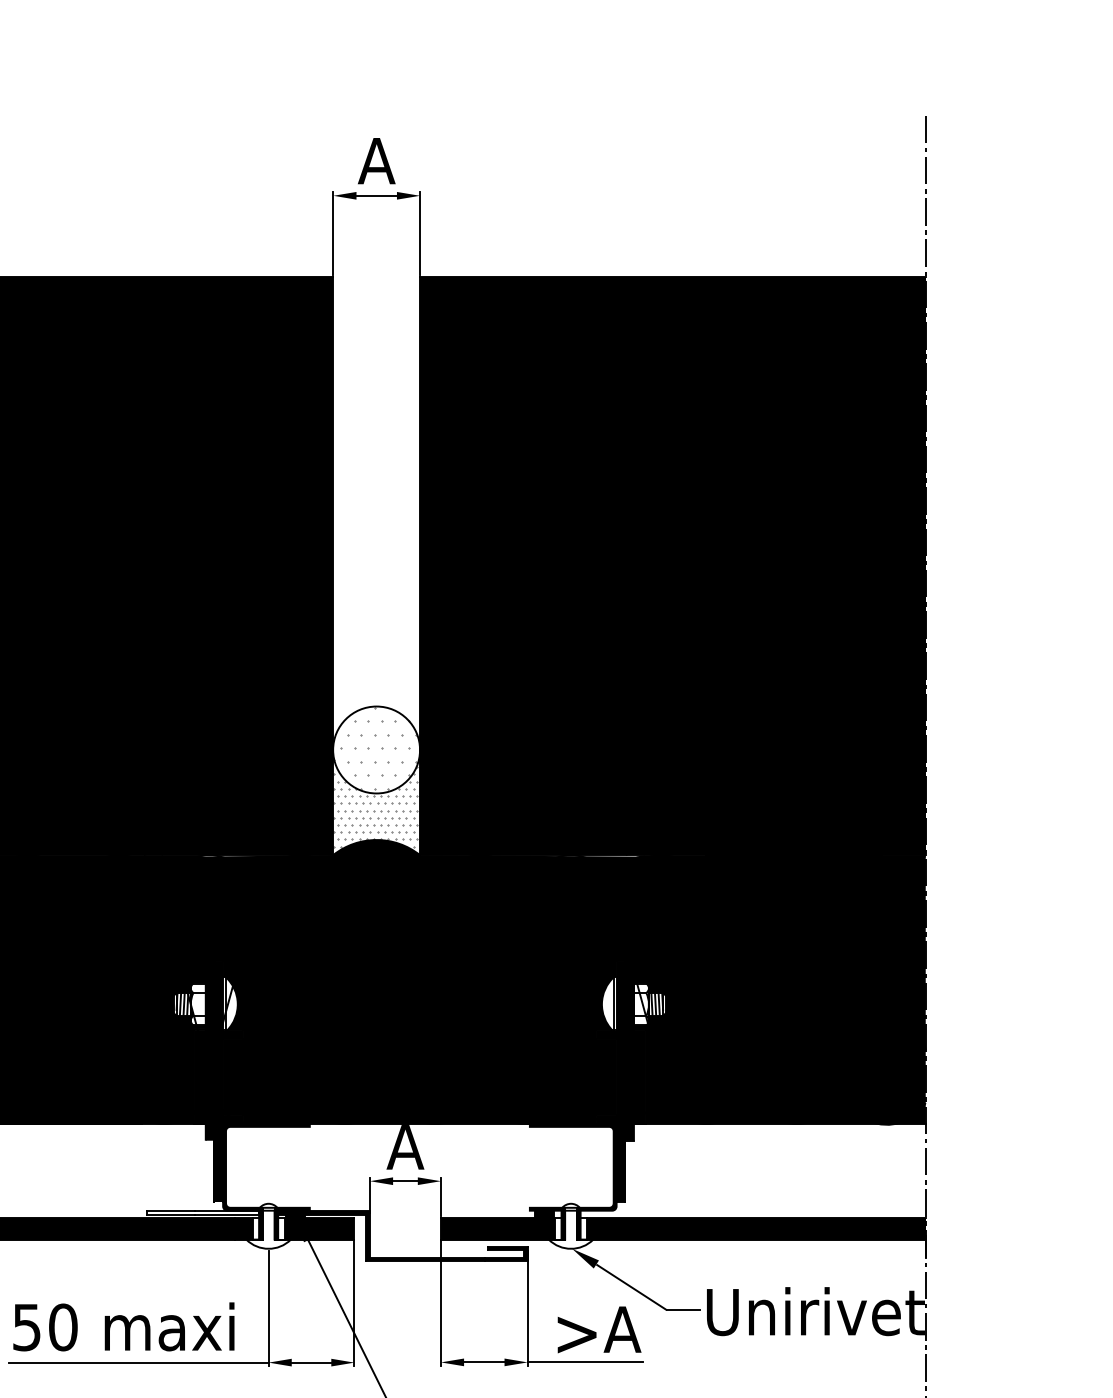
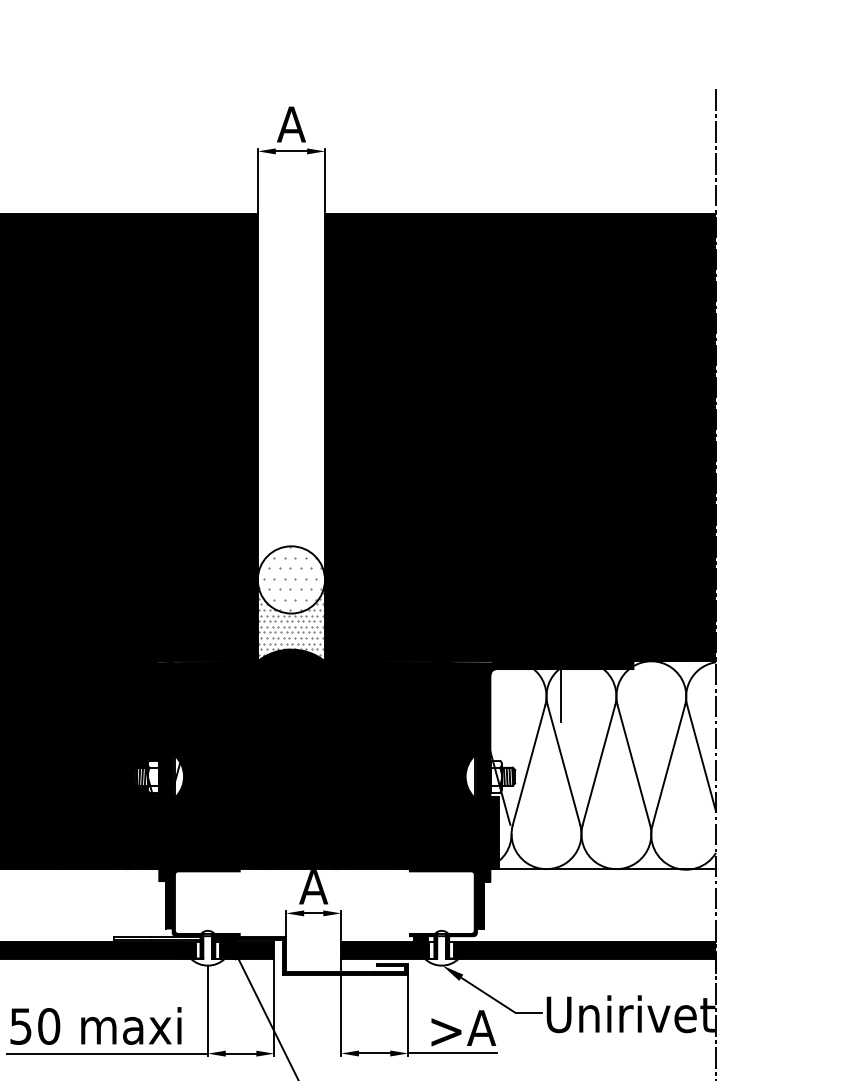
fill: (780, 989) -> (603, 765), removed

